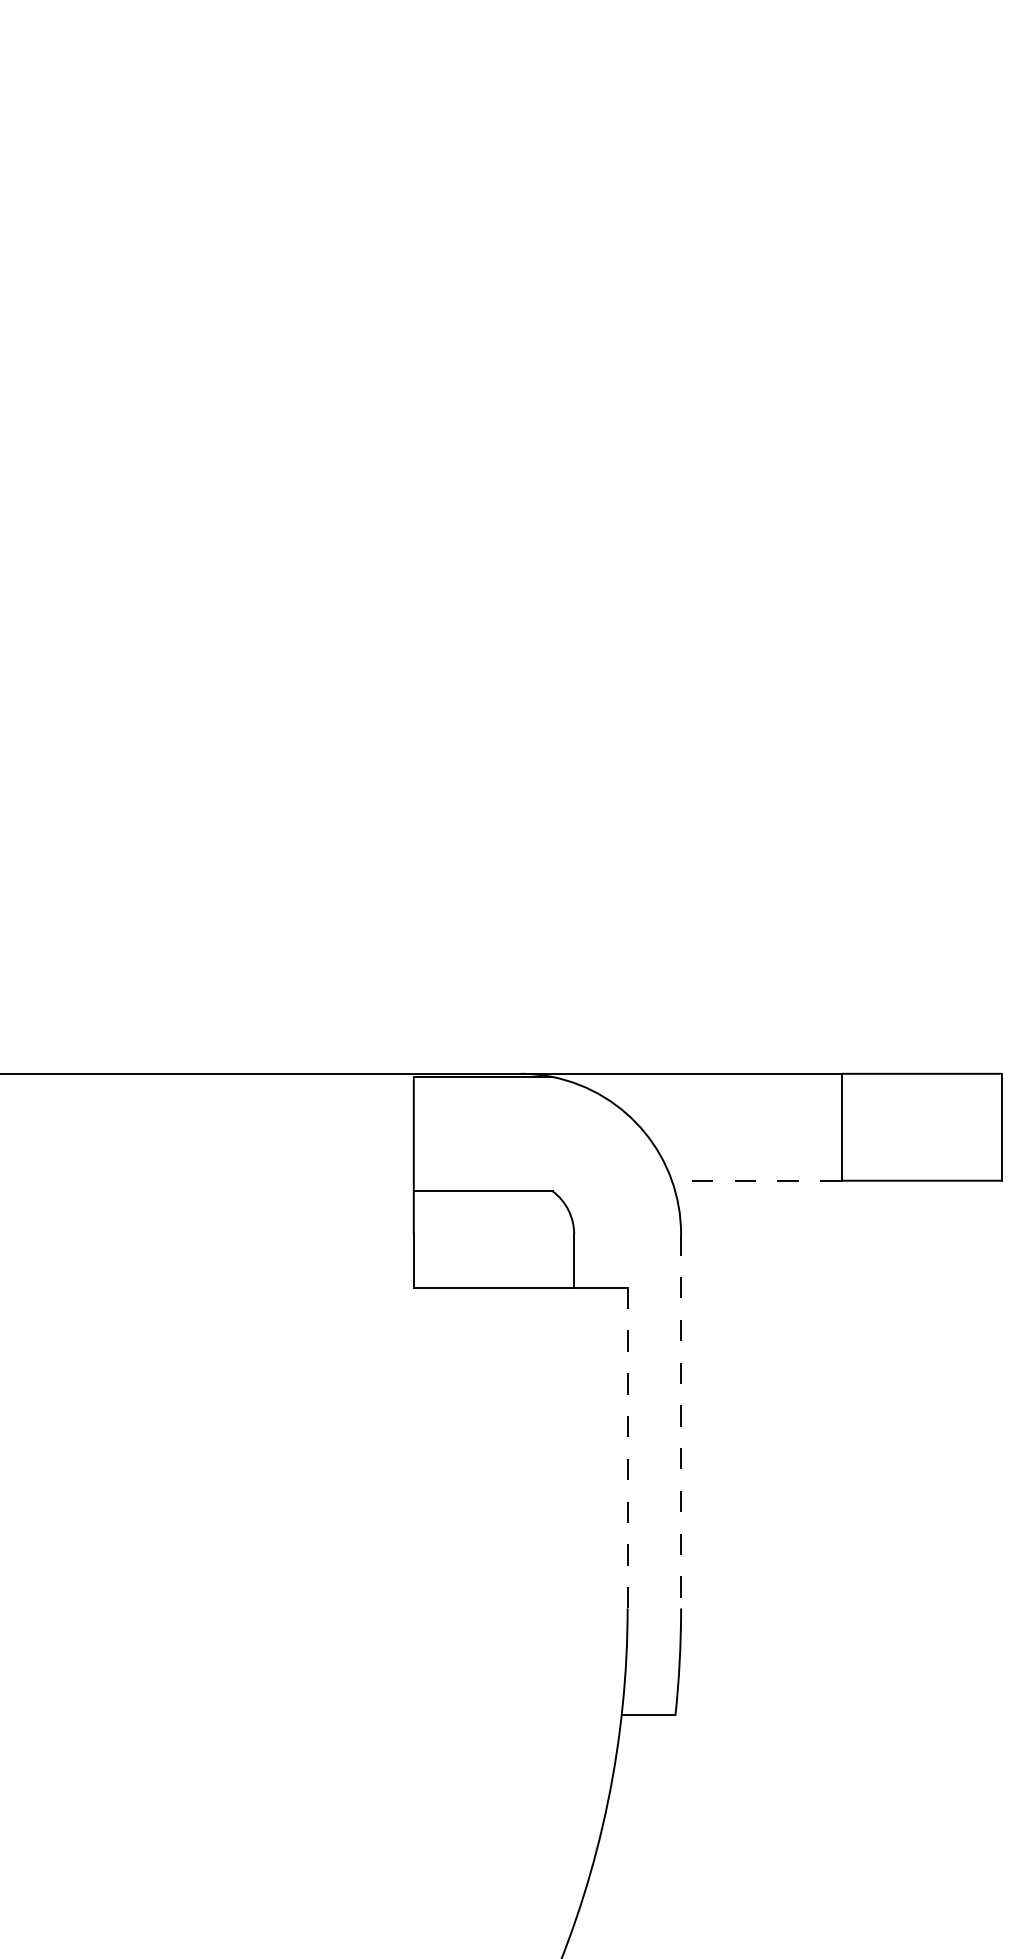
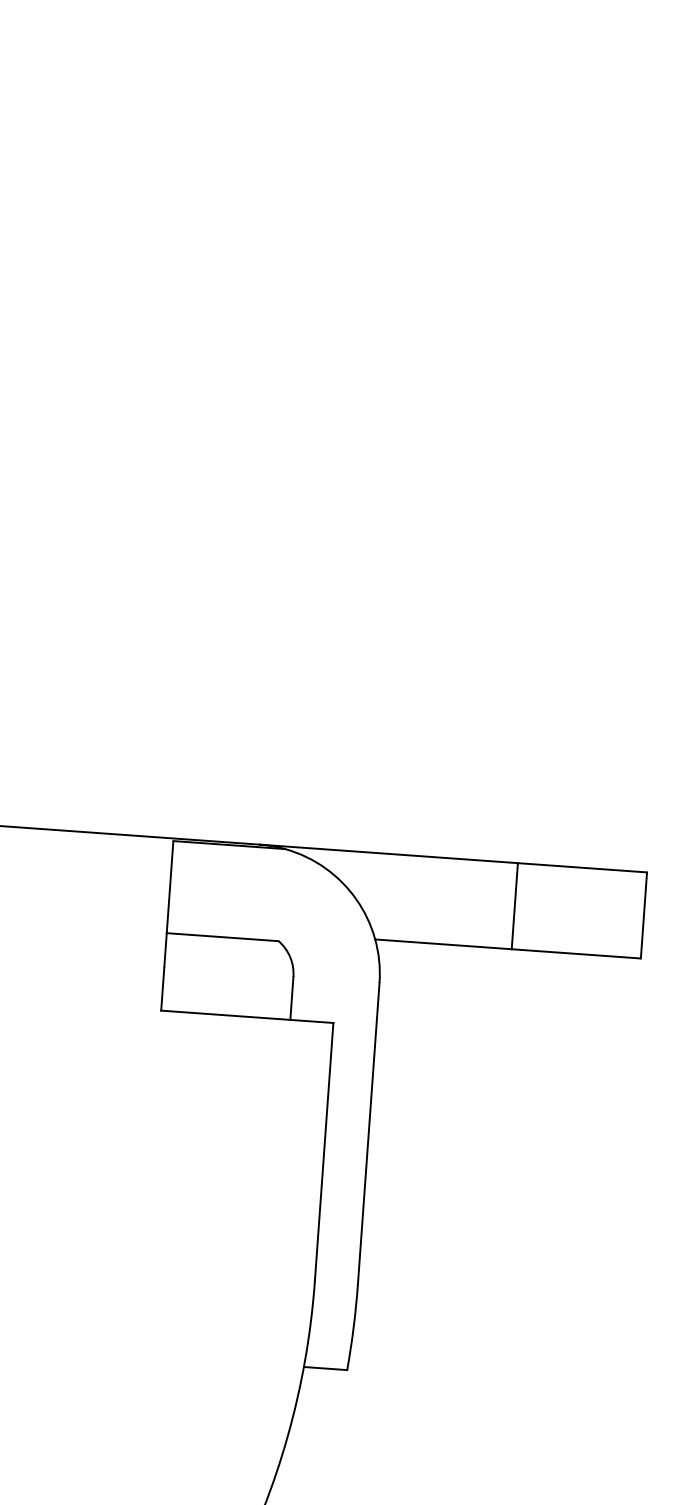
line: (756, 1180) -> (443, 944), dashed -> solid
line: (681, 1421) -> (369, 1133), dashed -> solid
line: (627, 1447) -> (324, 1151), dashed -> solid

